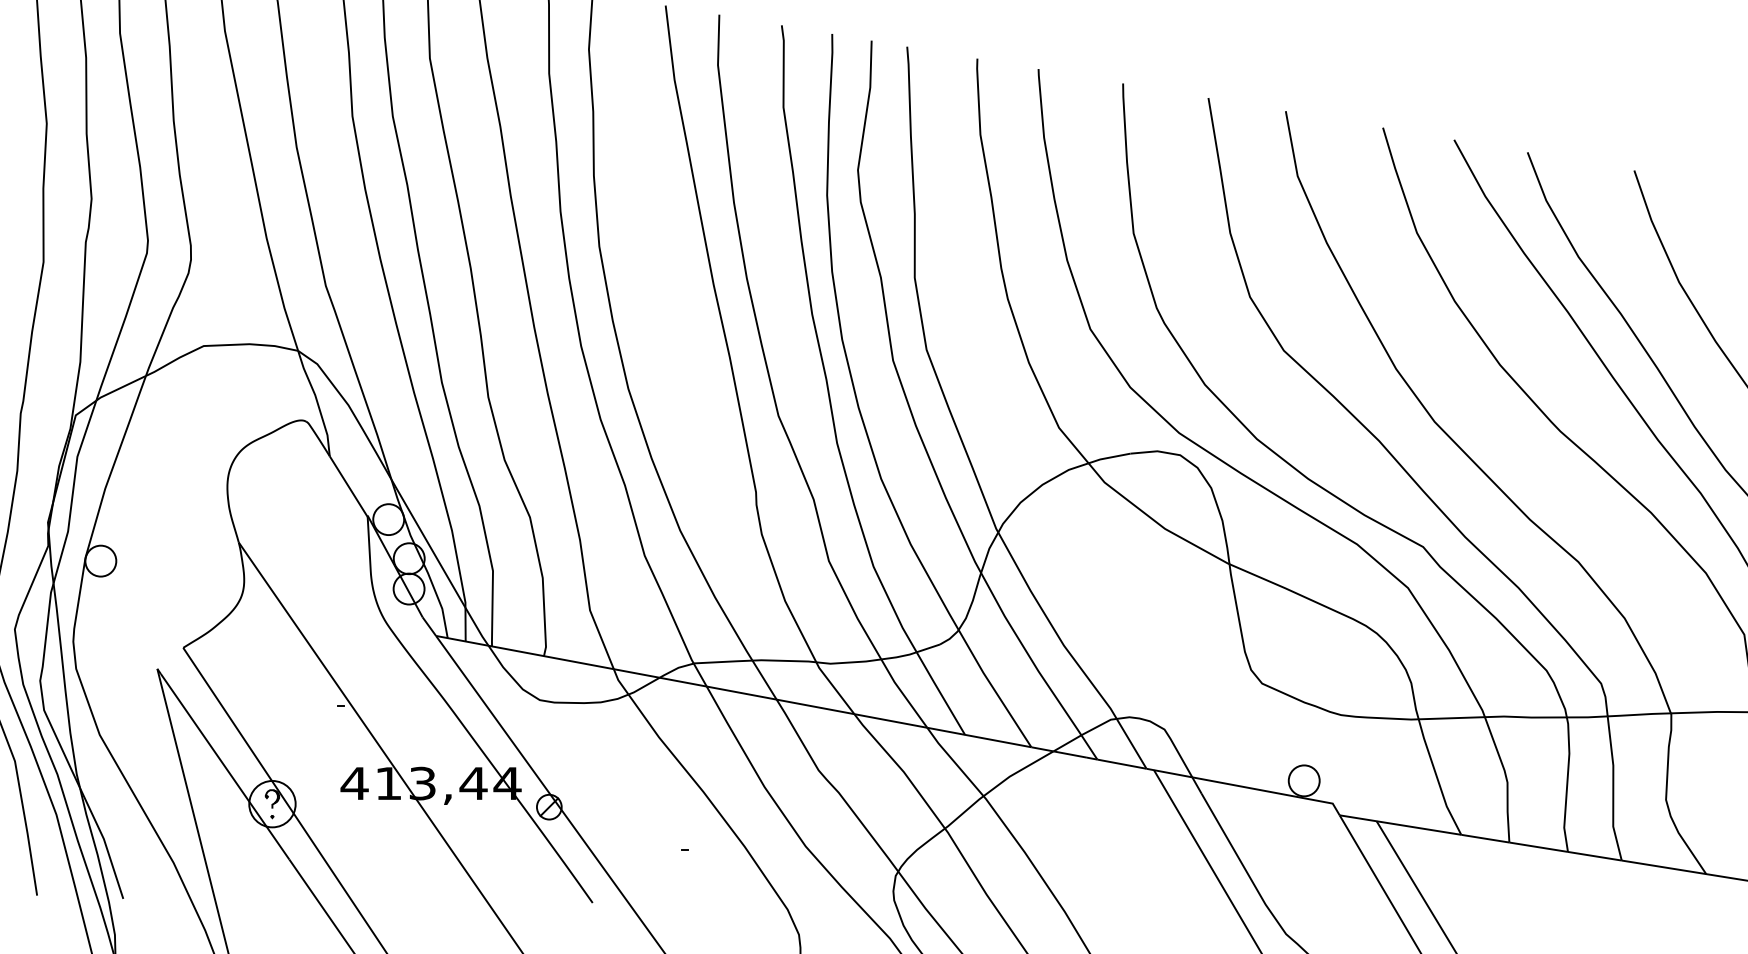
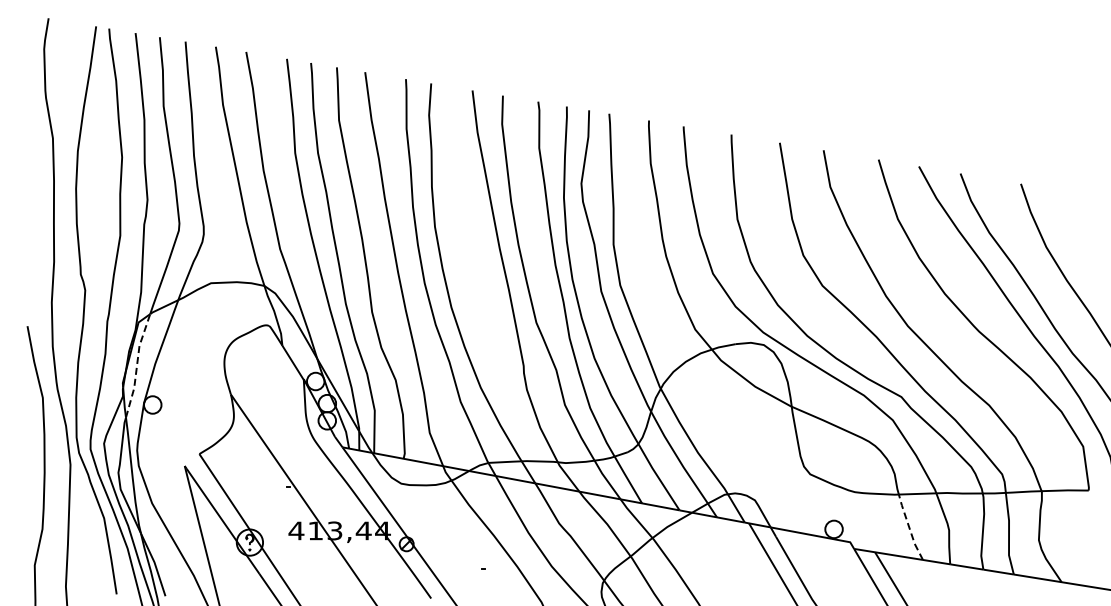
line: (73, 491) -> (137, 365), solid -> dashed
line: (1437, 777) -> (909, 527), solid -> dashed

